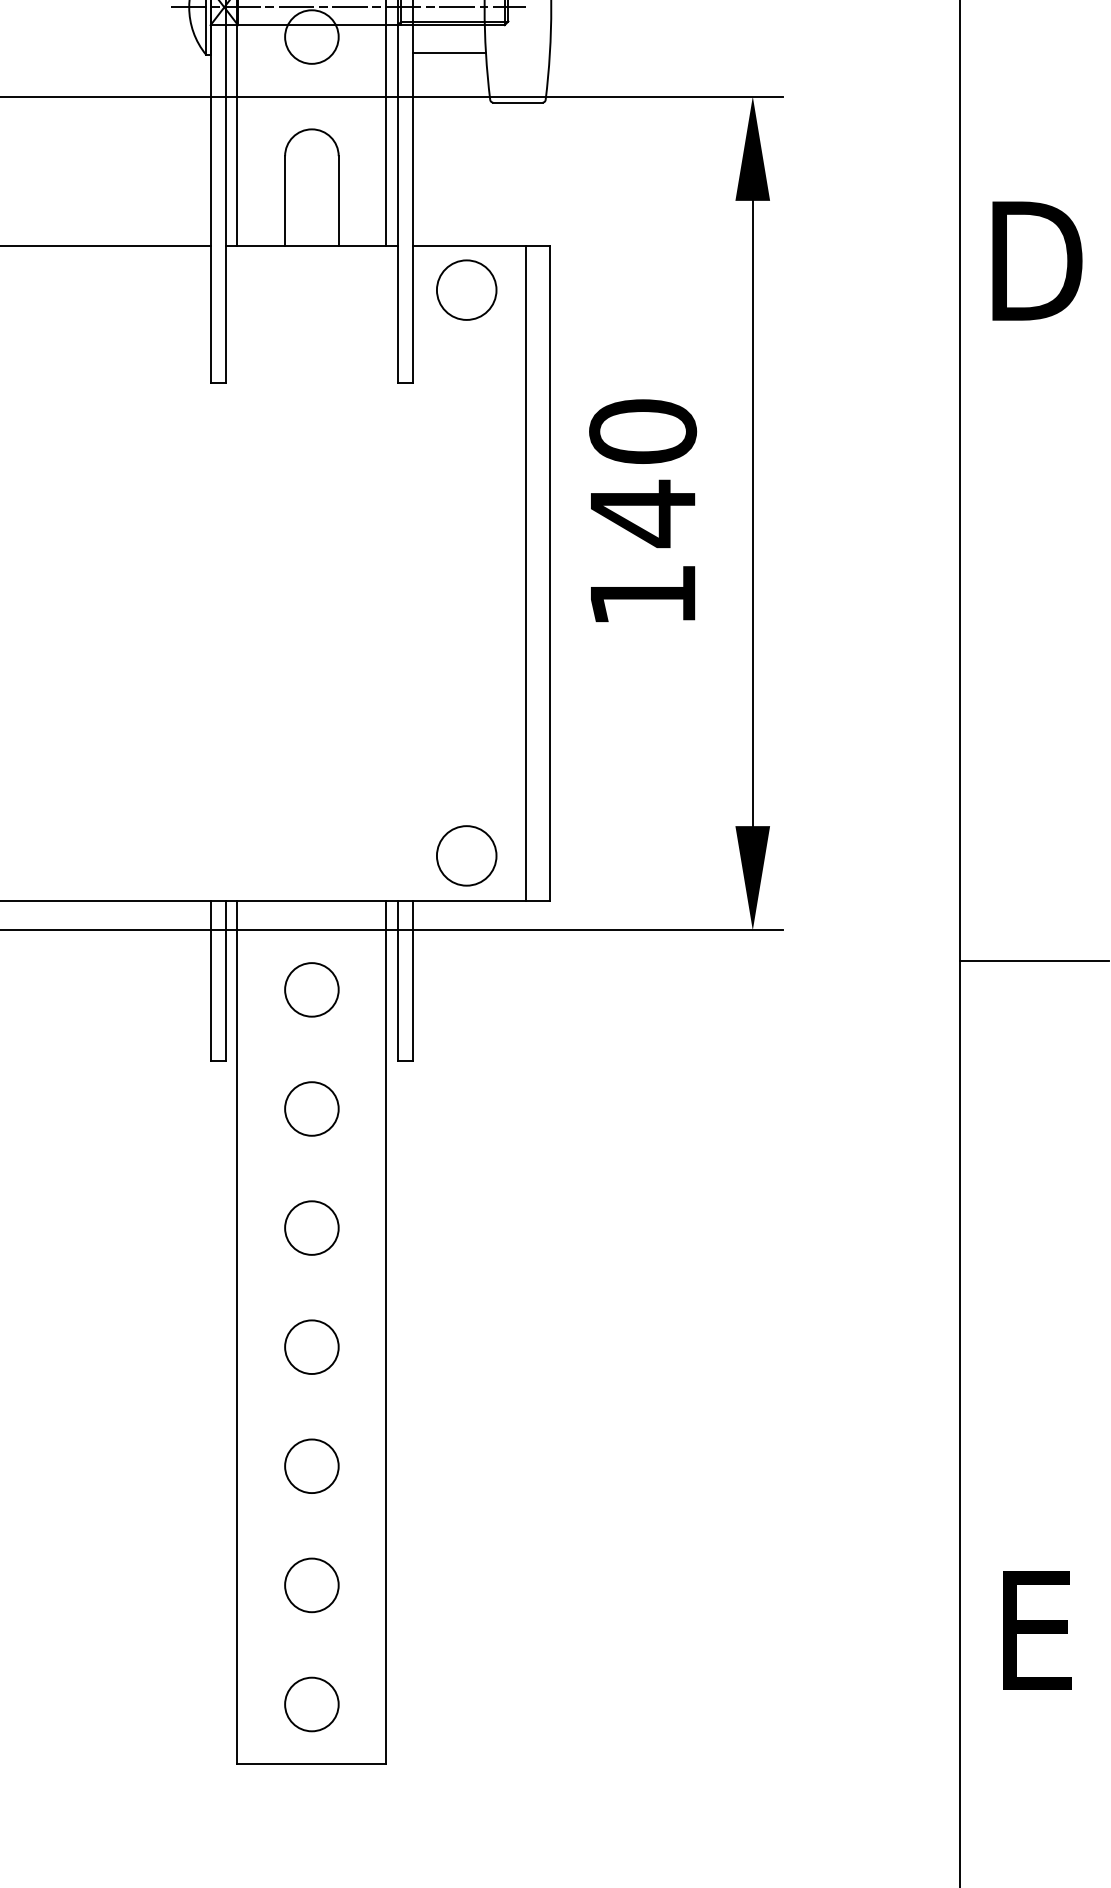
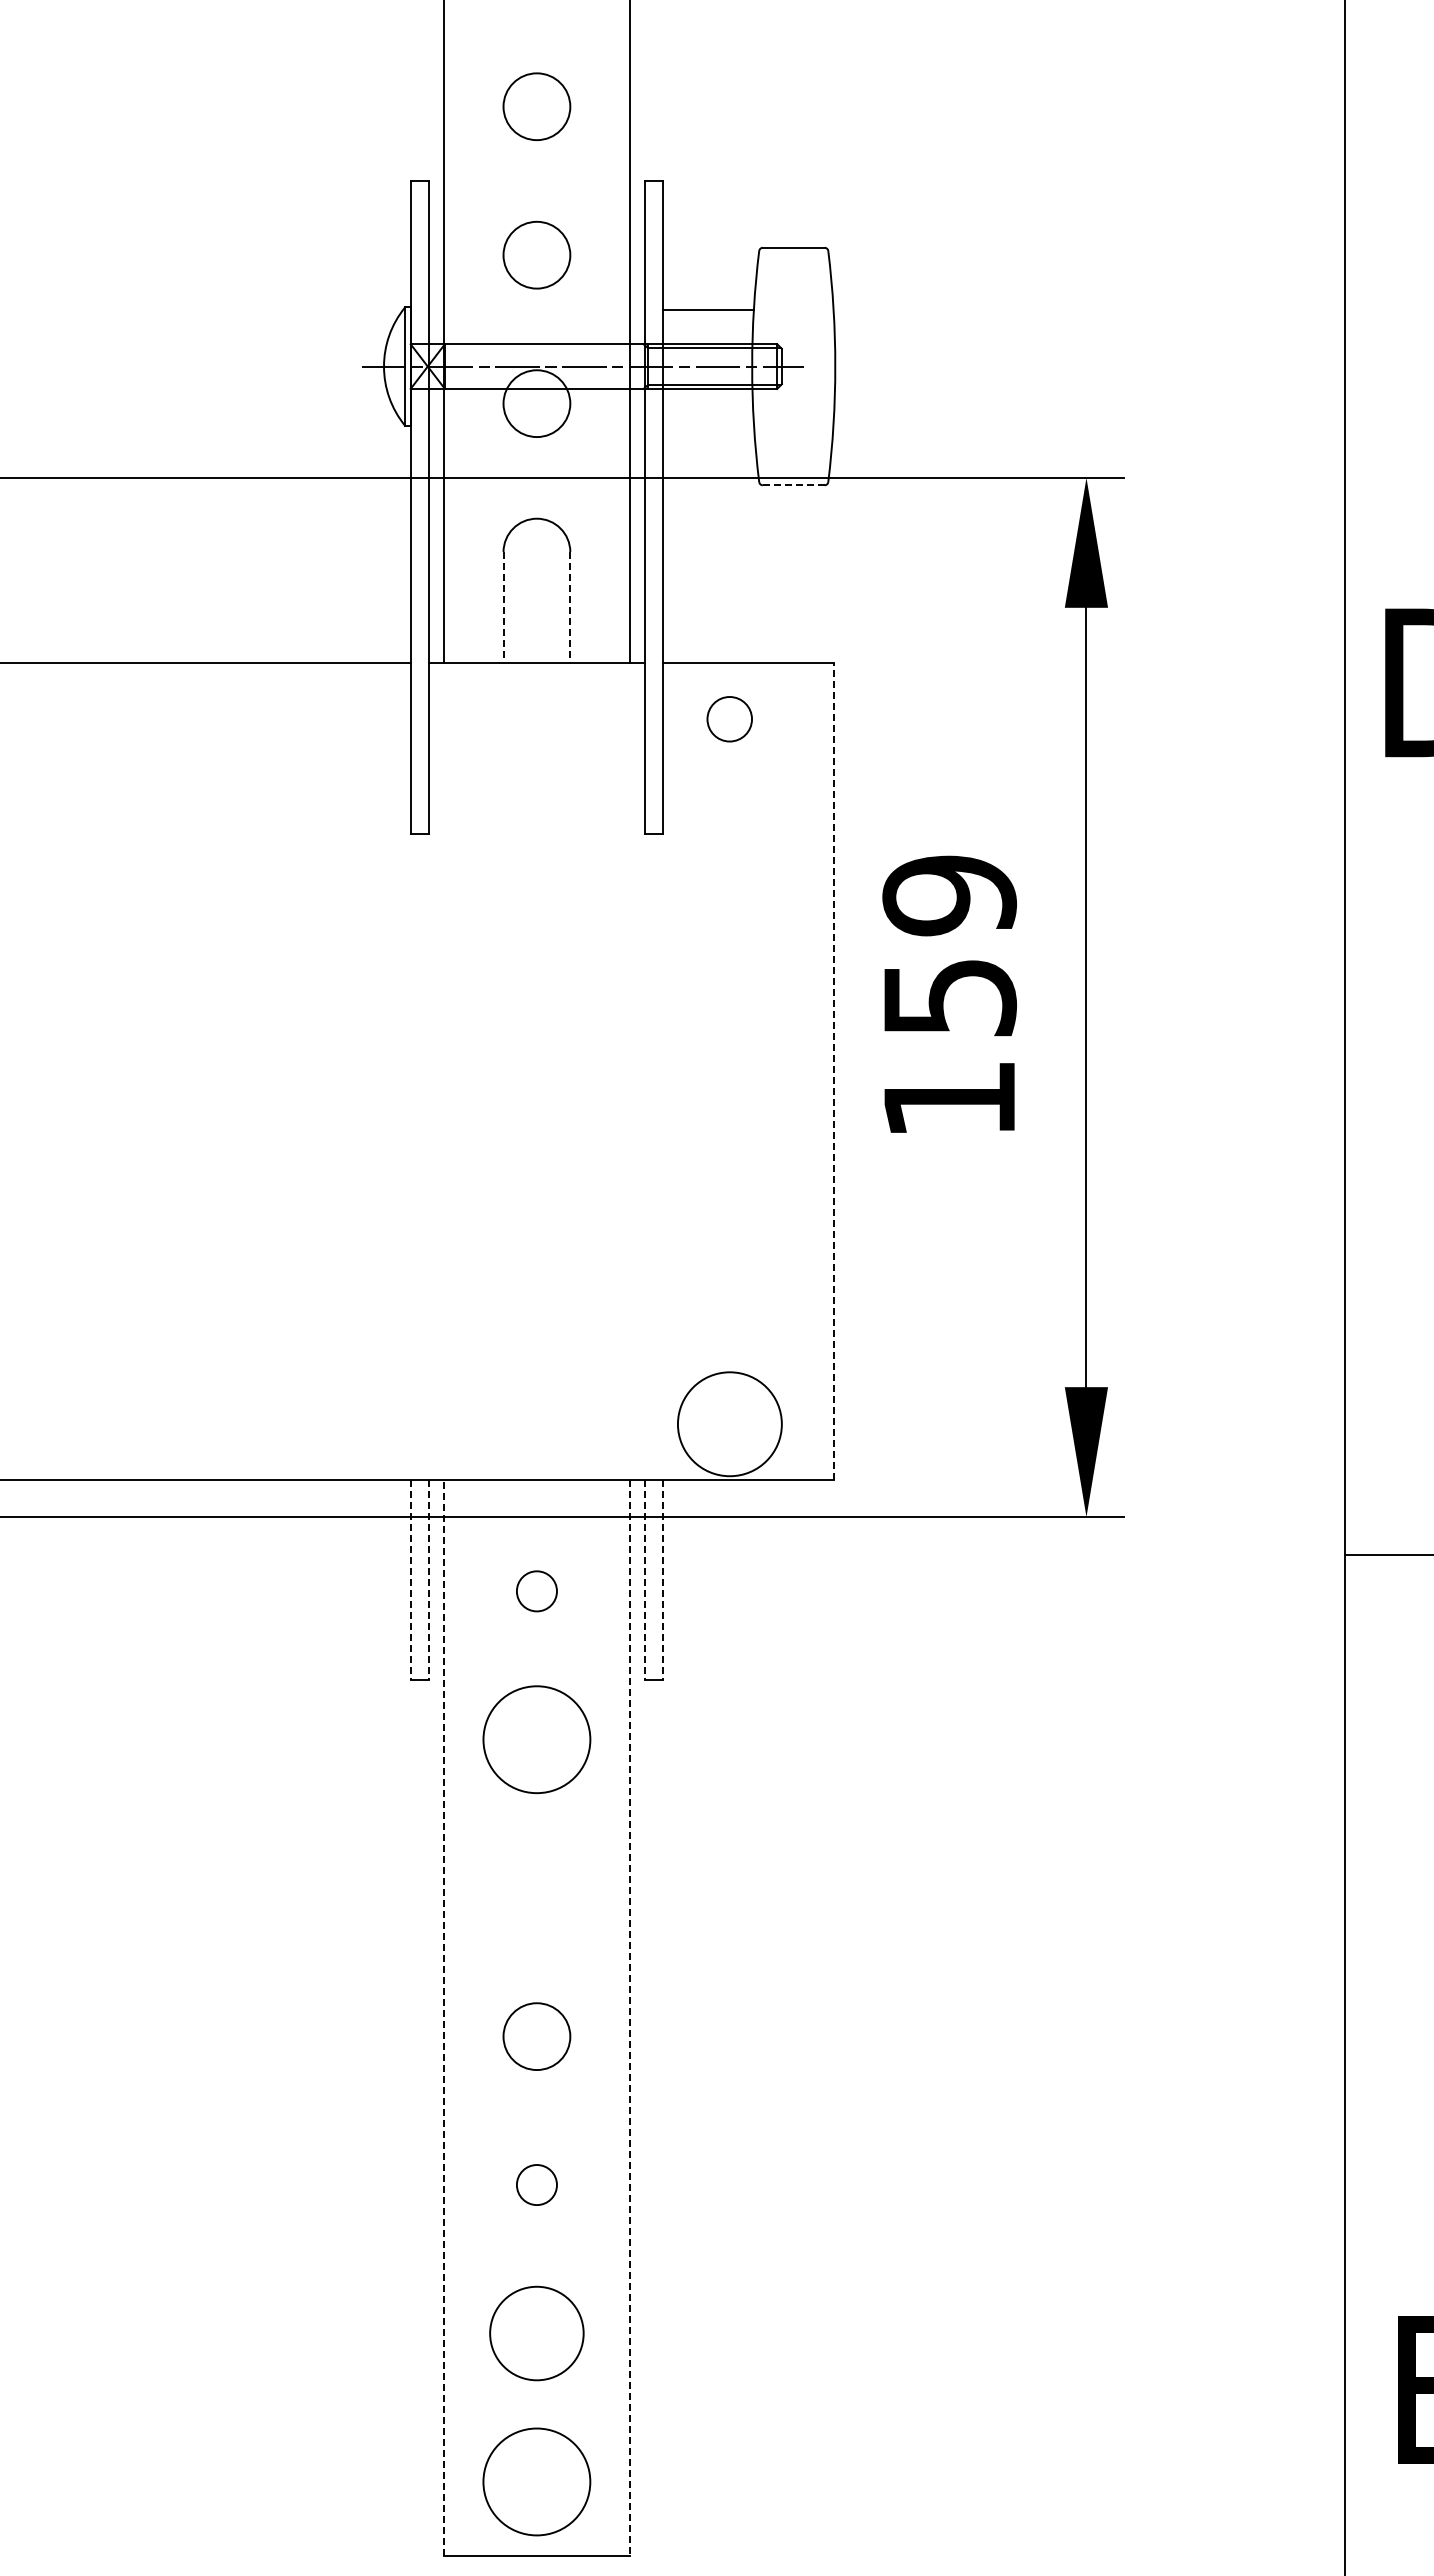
line: (449, 52) -> (708, 422), removed
line: (517, 102) -> (793, 485), solid -> dashed
line: (285, 200) -> (503, 607), solid -> dashed
line: (338, 200) -> (570, 607), solid -> dashed
circle: (466, 290) -> (729, 719), size x0.6
text: (642, 473) -> (949, 947), 140 -> 159
line: (526, 572) -> (804, 1071), removed
line: (549, 572) -> (833, 1071), solid -> dashed
circle: (466, 856) -> (729, 1424), size x1.4
line: (210, 981) -> (410, 1580), solid -> dashed
line: (225, 981) -> (429, 1580), solid -> dashed
line: (398, 981) -> (644, 1580), solid -> dashed
line: (413, 981) -> (663, 1580), solid -> dashed
circle: (311, 990) -> (536, 1591), size x0.6
circle: (311, 1108) -> (536, 1739), size x1.6
circle: (311, 1227) -> (536, 1887), removed
line: (237, 1331) -> (444, 2017), solid -> dashed
line: (386, 1332) -> (629, 2018), solid -> dashed
circle: (311, 1465) -> (536, 2184), size x0.6
circle: (311, 1585) -> (536, 2333), size x1.4
circle: (311, 1704) -> (536, 2481), size x1.6

